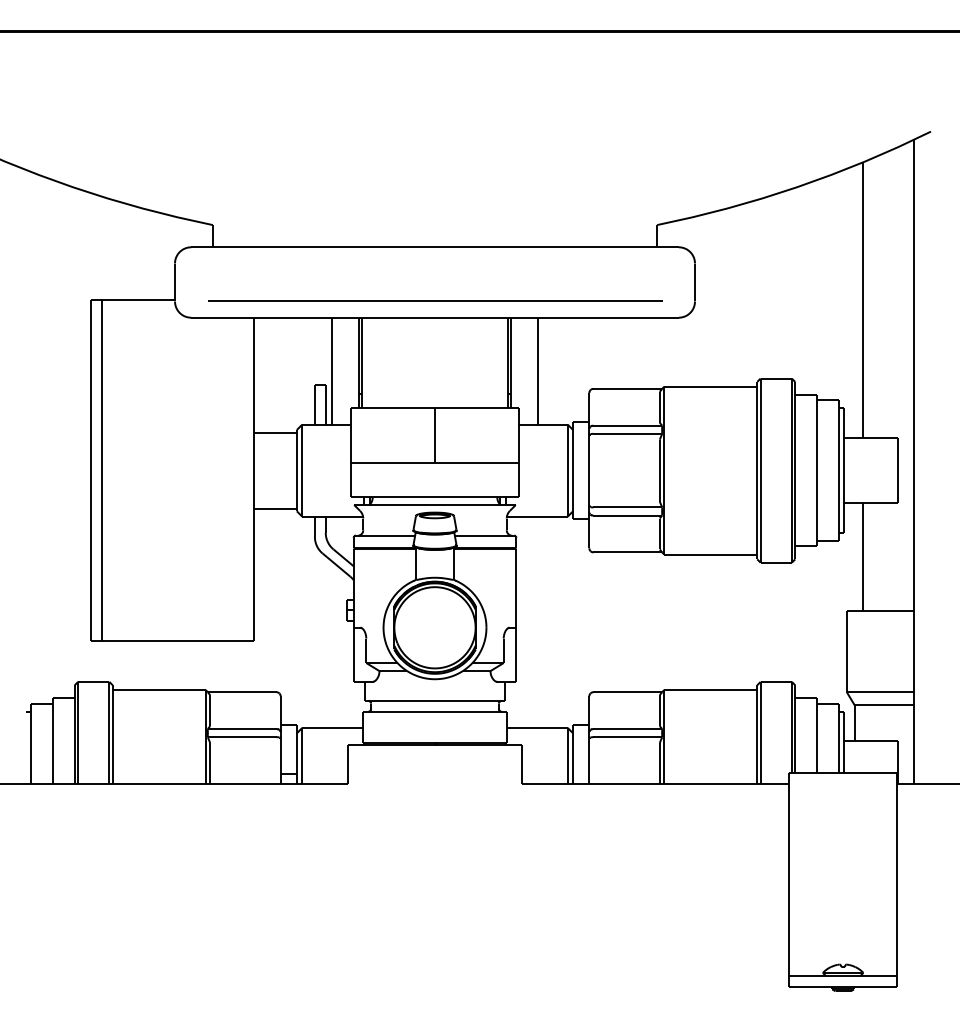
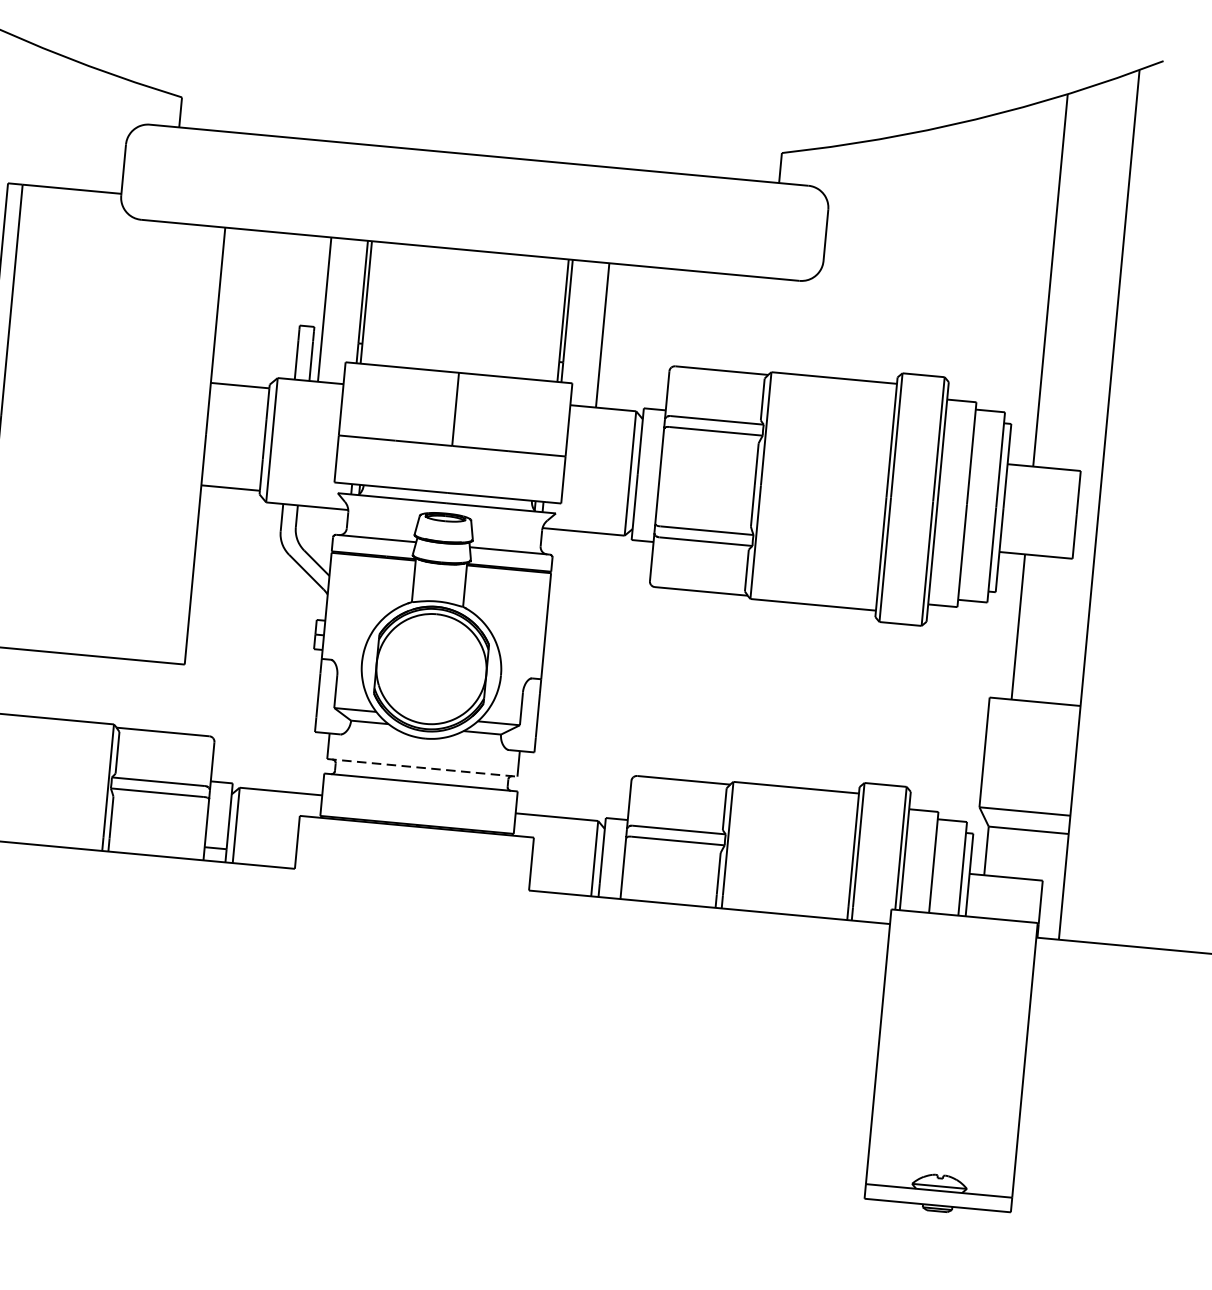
line: (435, 300) -> (473, 227), removed
line: (435, 700) -> (423, 767), solid -> dashed

